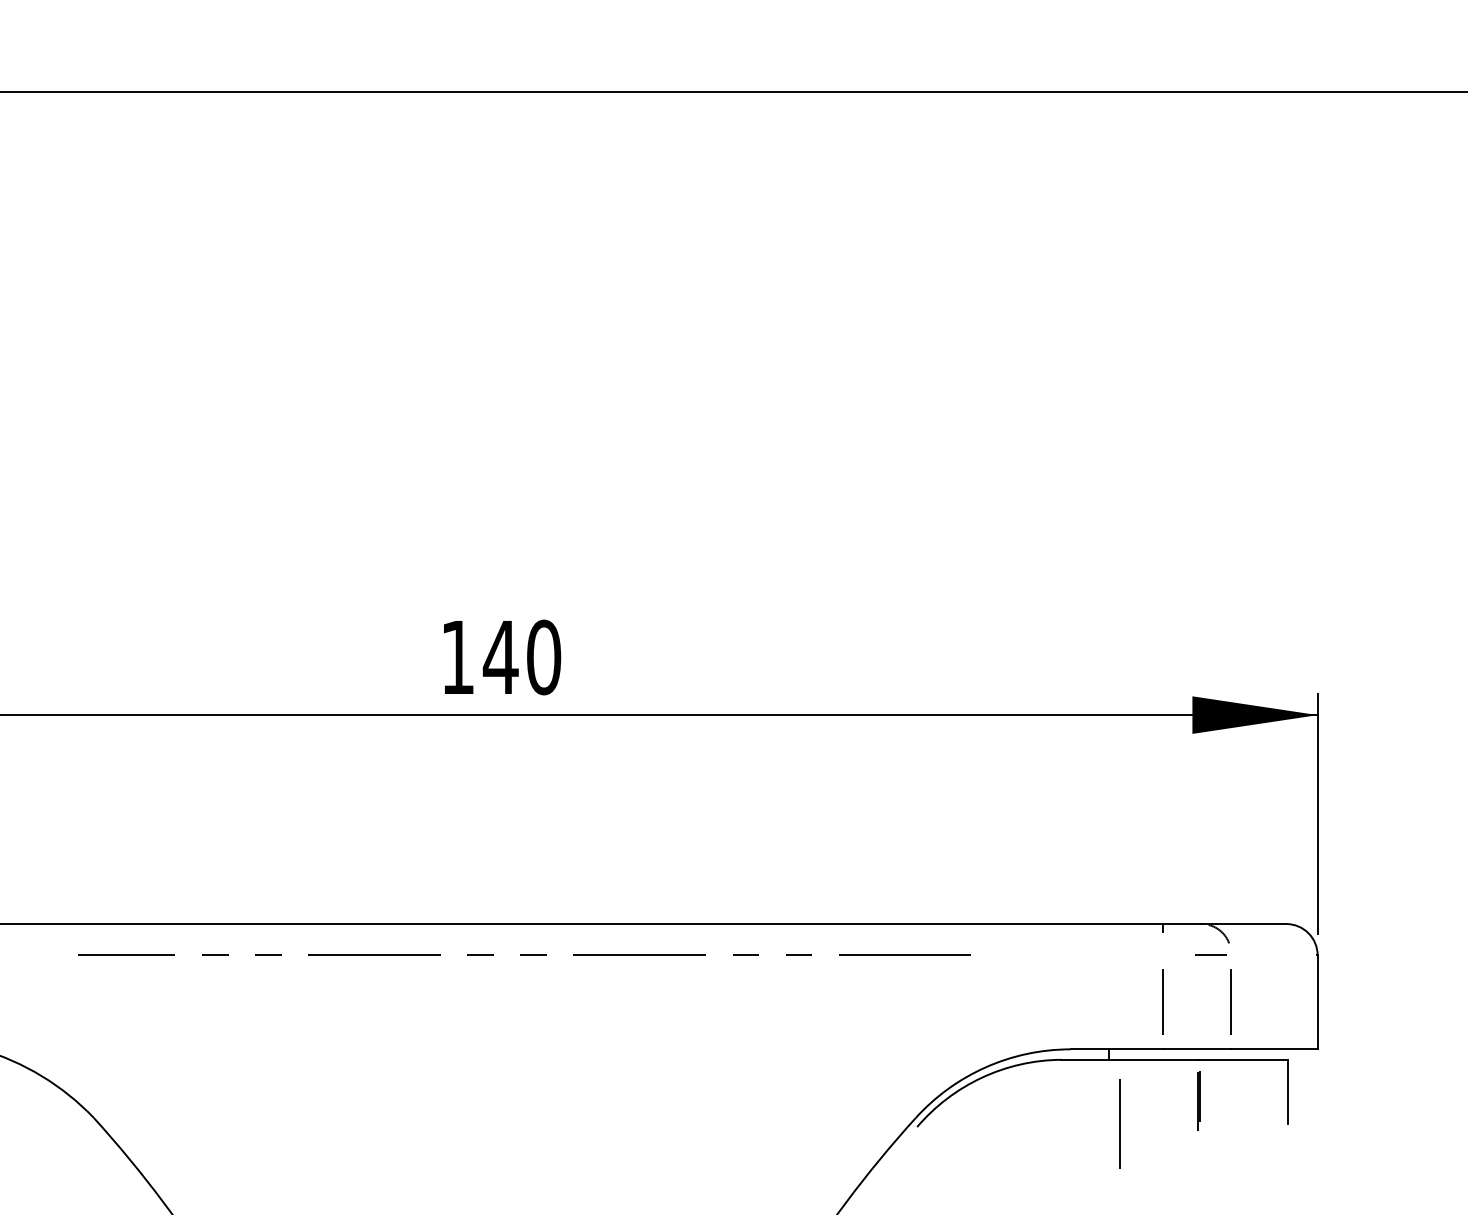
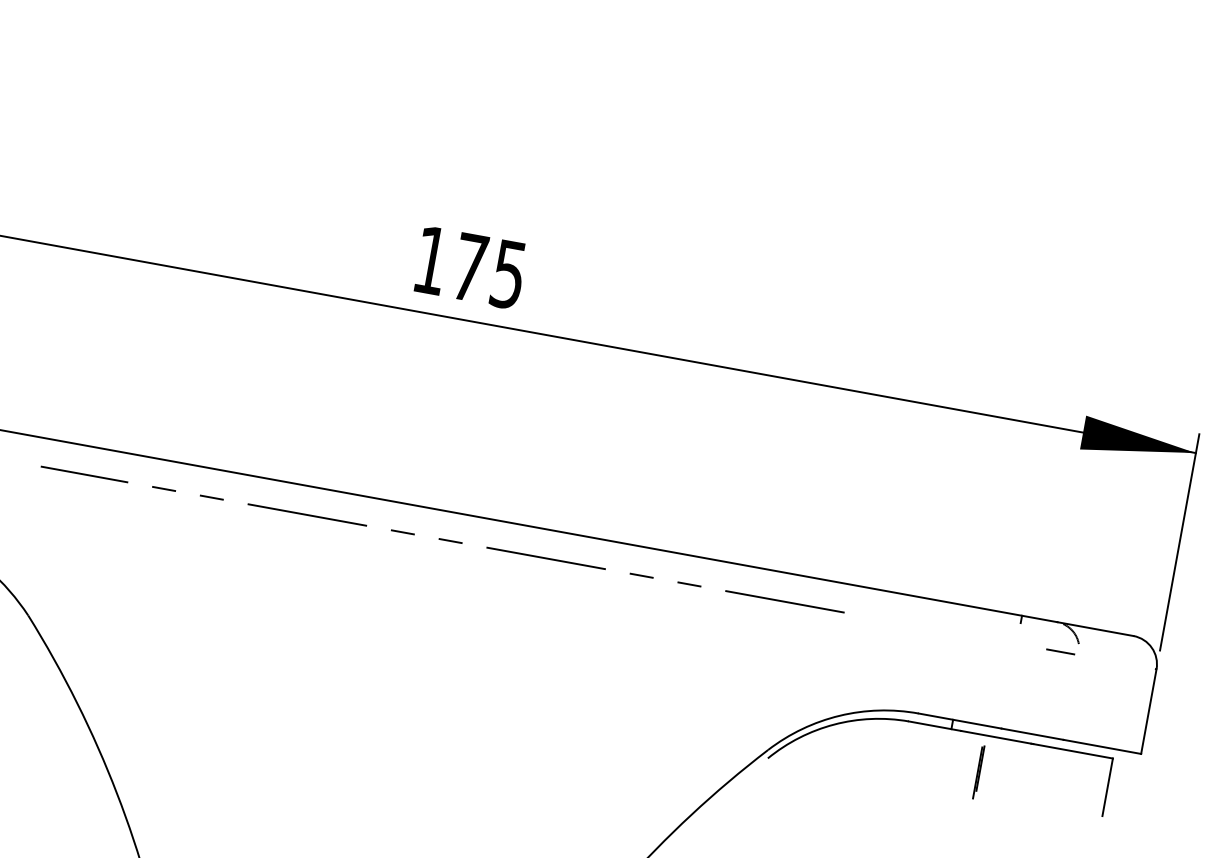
text: (521, 657) -> (488, 270), 140 -> 175
line: (1162, 1002) -> (1009, 686), removed
line: (1231, 1002) -> (1071, 697), removed
line: (1198, 1100) -> (978, 771), moved
line: (1119, 1124) -> (950, 789), removed

